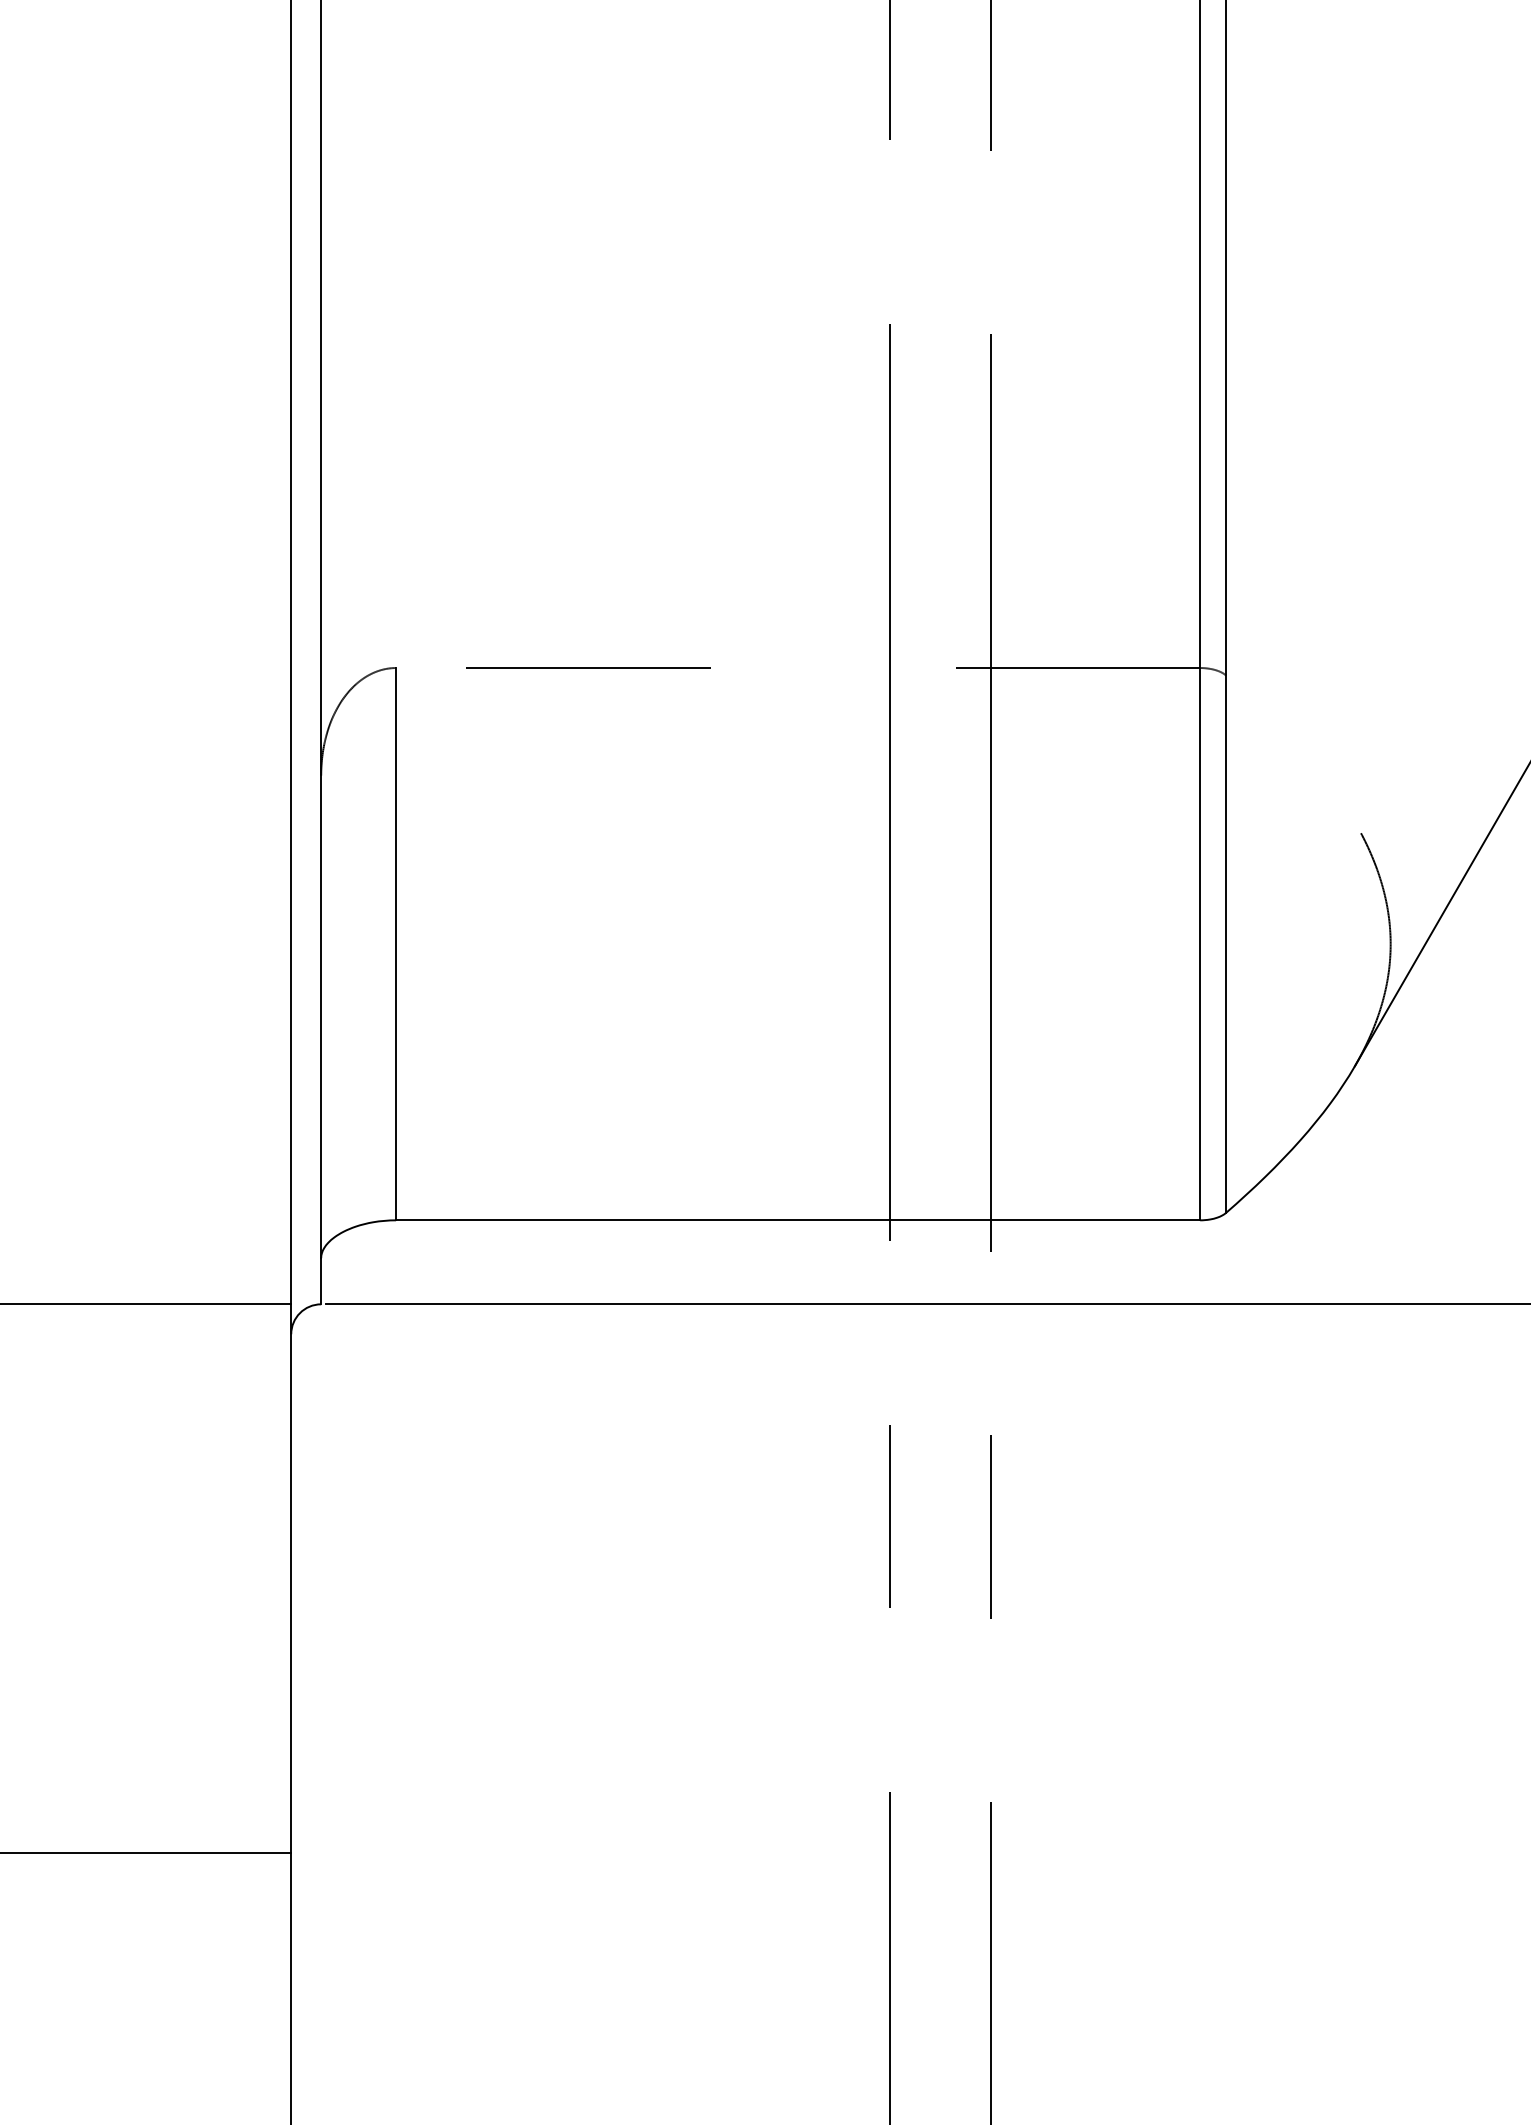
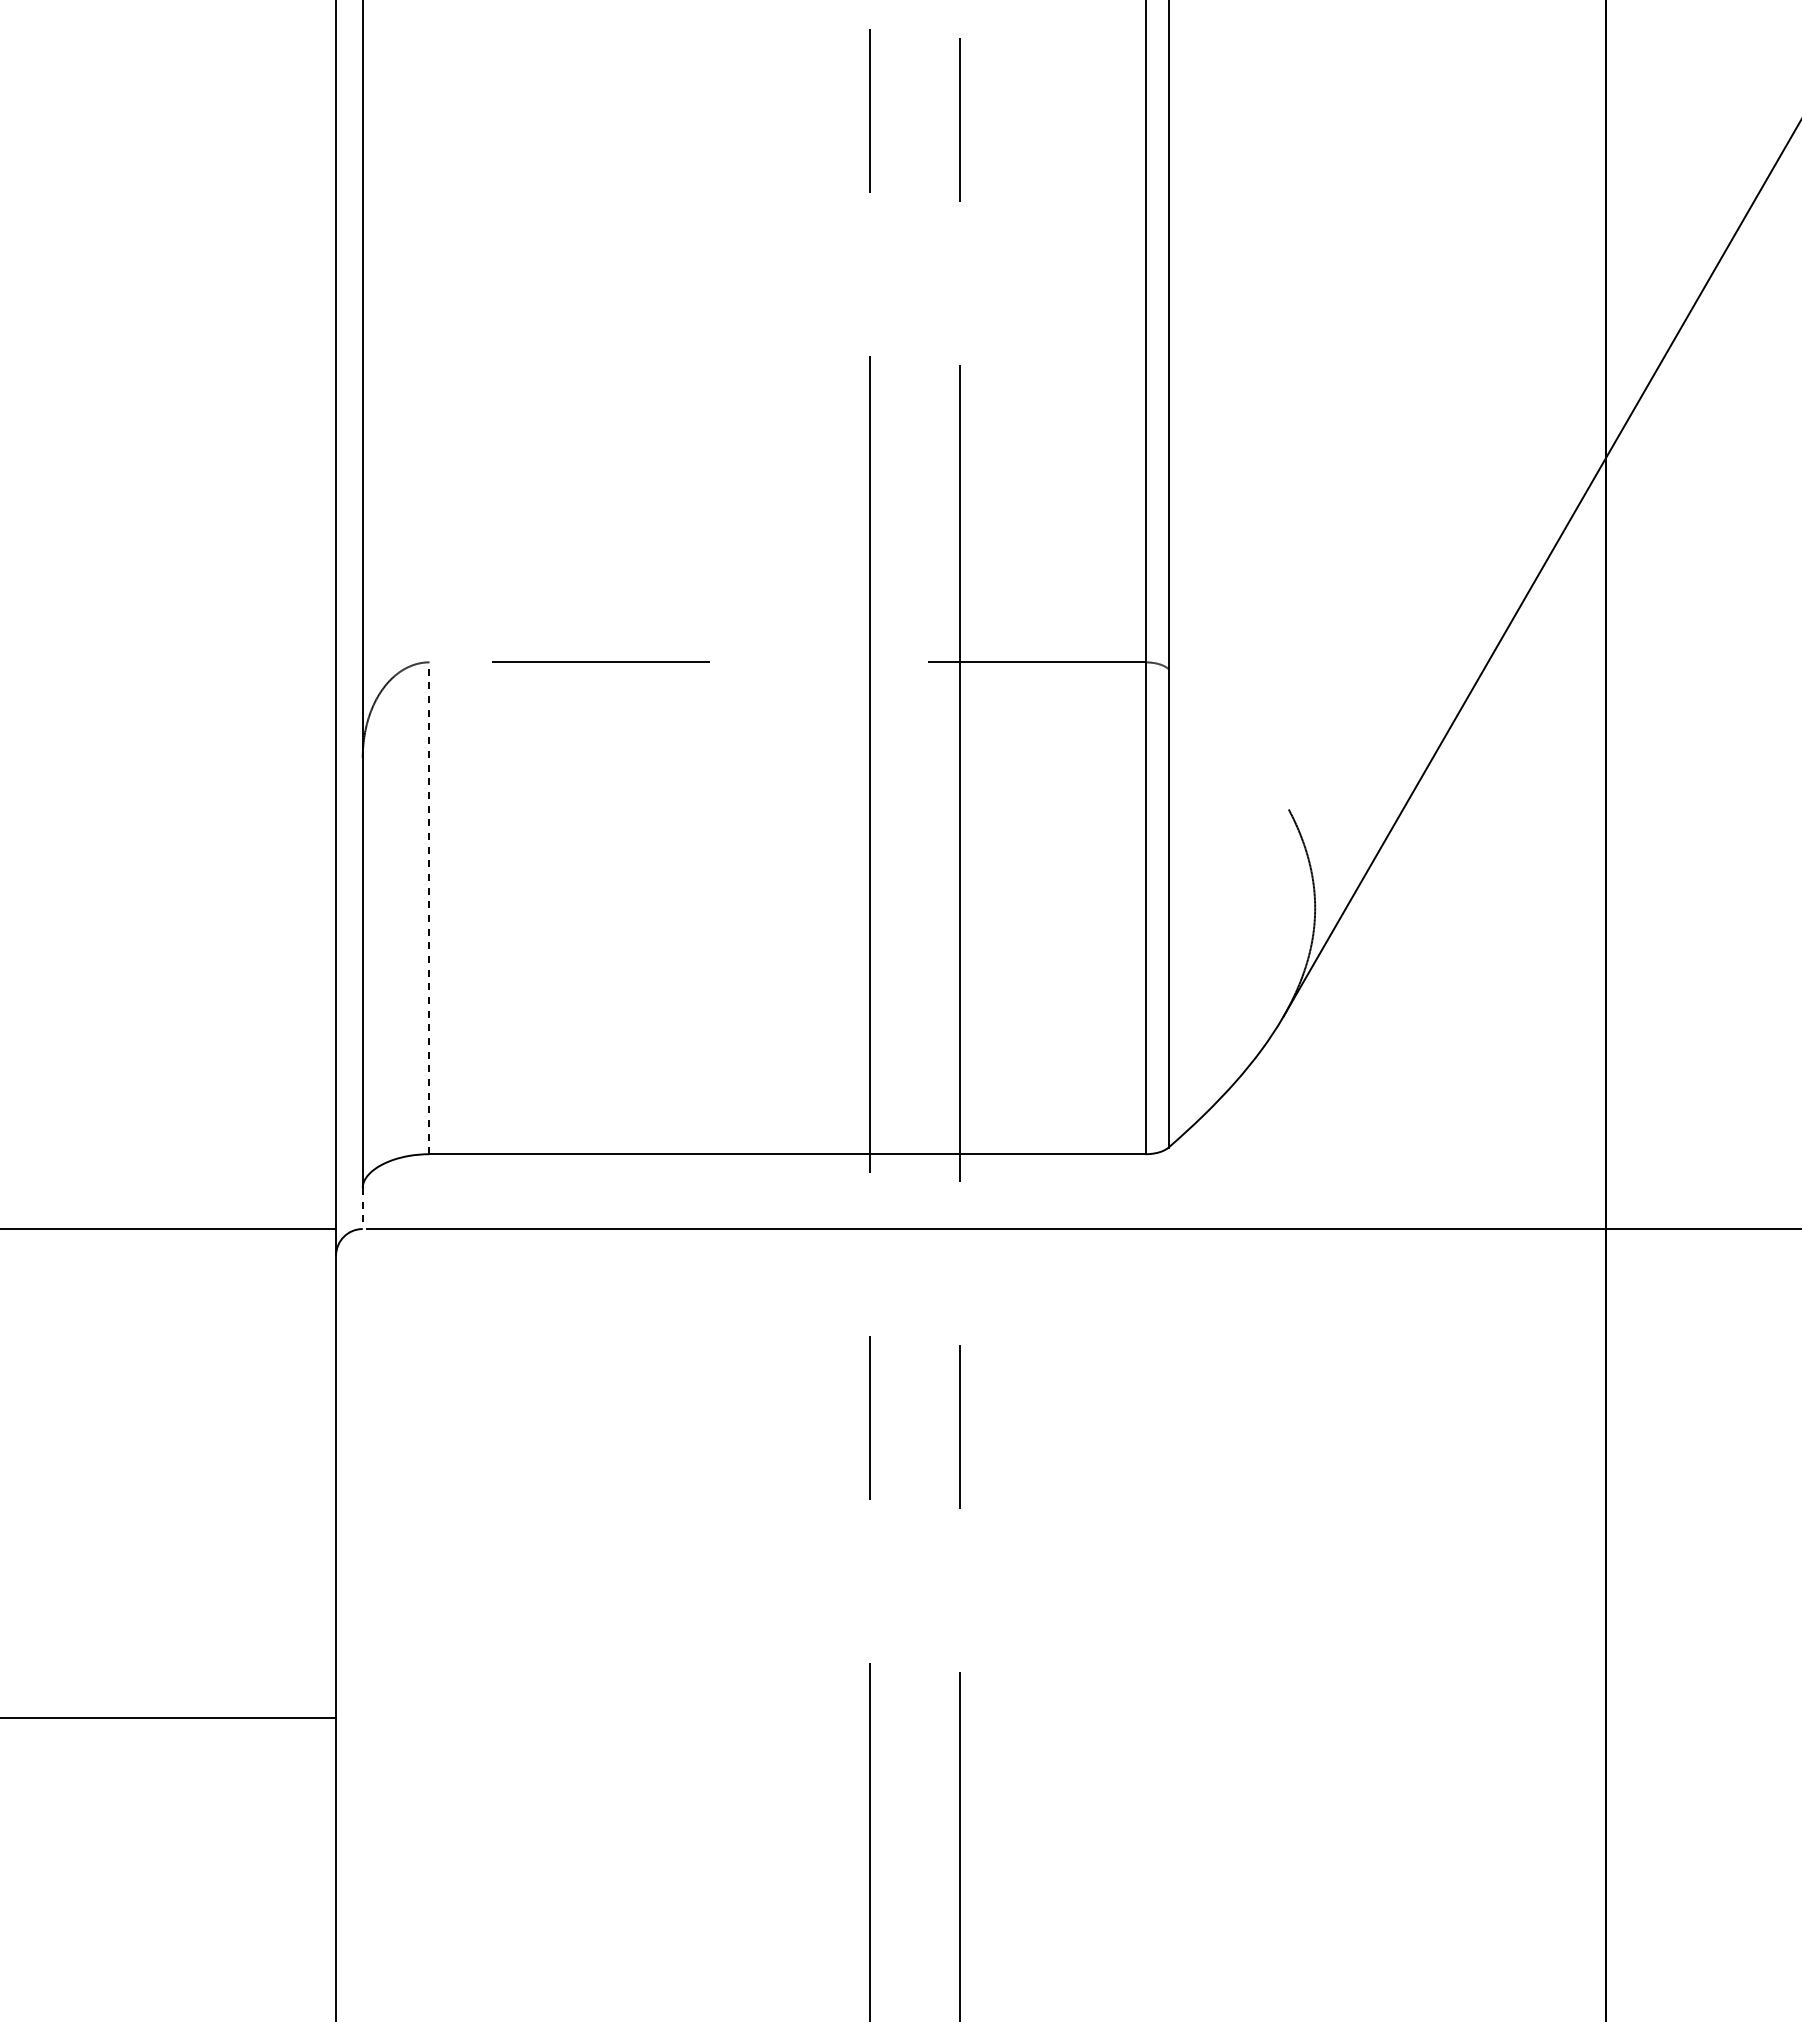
line: (396, 944) -> (429, 908), solid -> dashed
line: (320, 1281) -> (362, 1208), solid -> dashed

